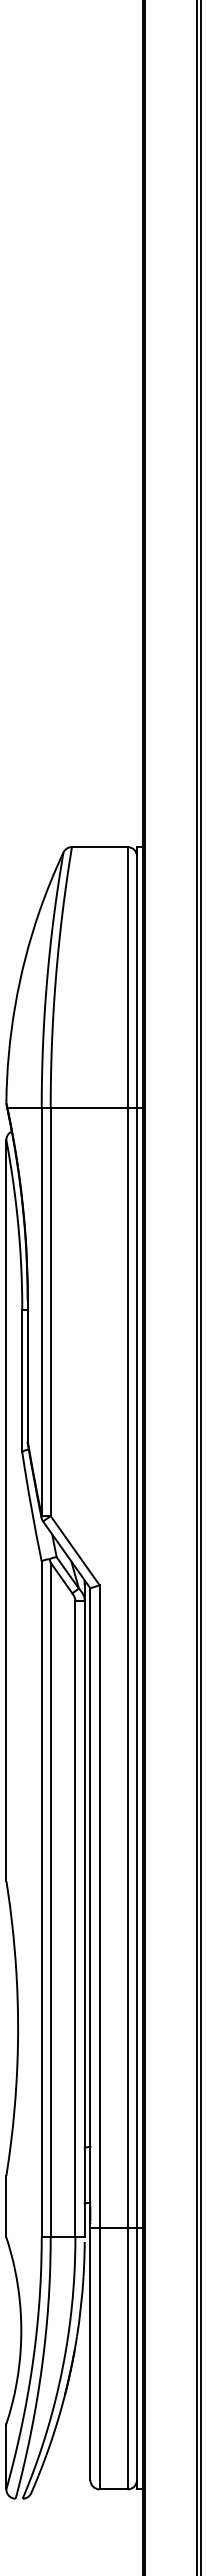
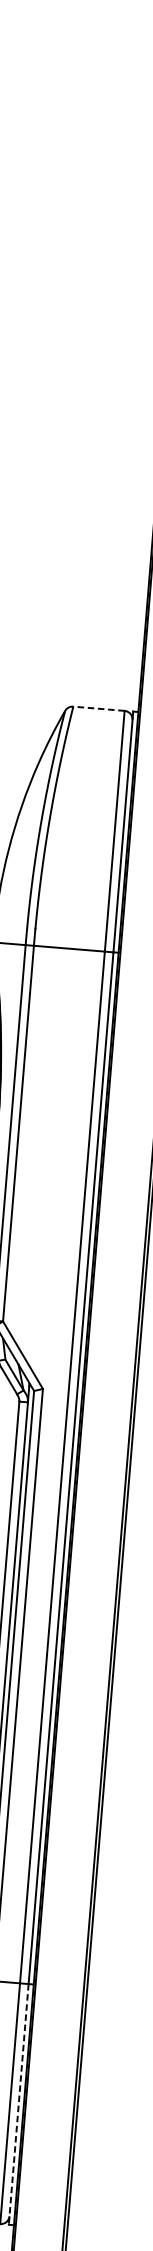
line: (99, 847) -> (98, 709), solid -> dashed
line: (137, 2358) -> (19, 2104), solid -> dashed

